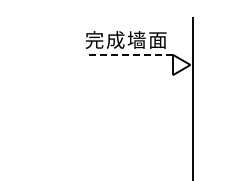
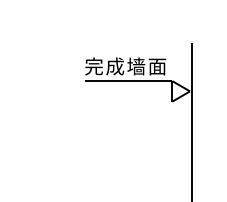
line: (128, 55) -> (128, 81), dashed -> solid

